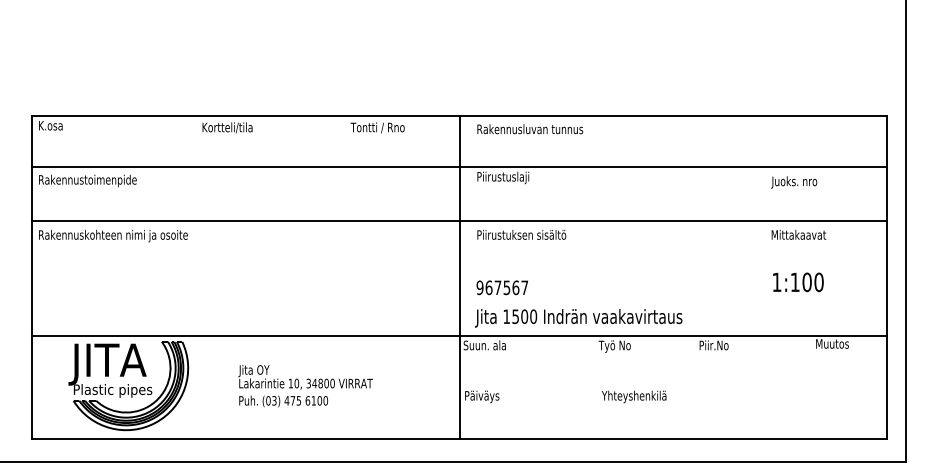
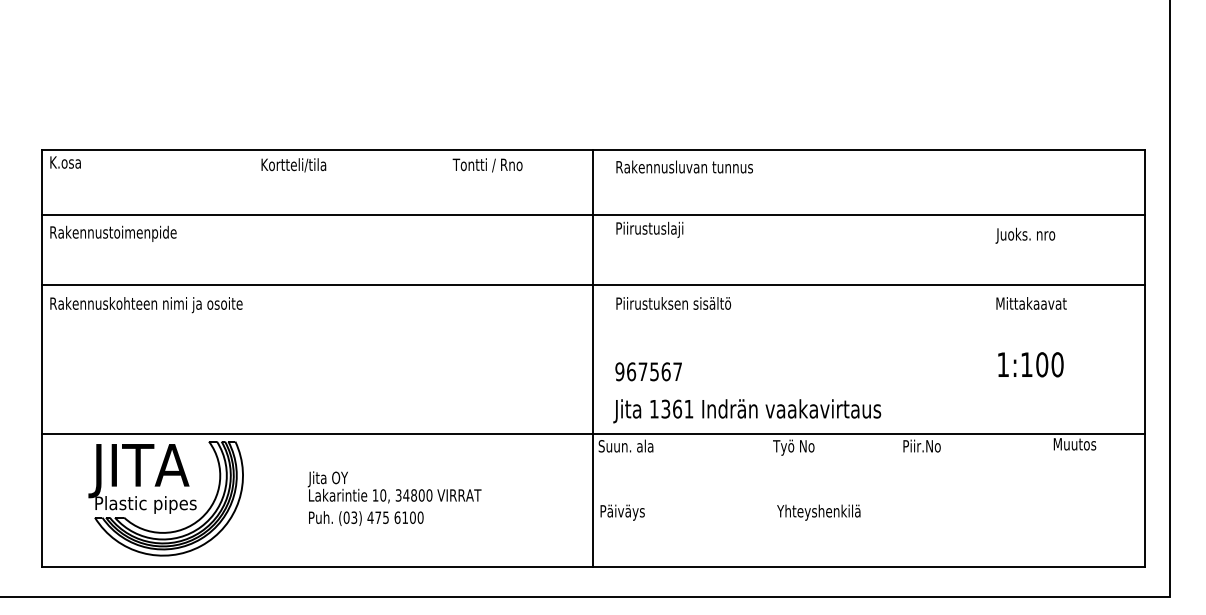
text: (524, 316) -> (677, 408), 1500 -> 1361

